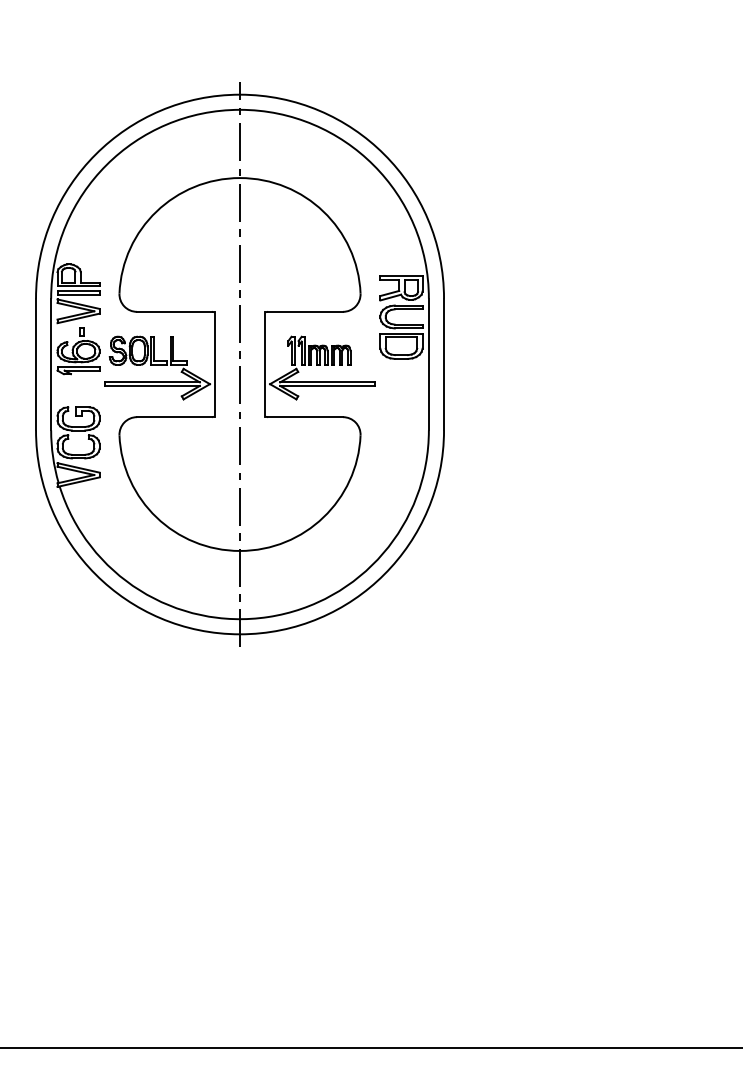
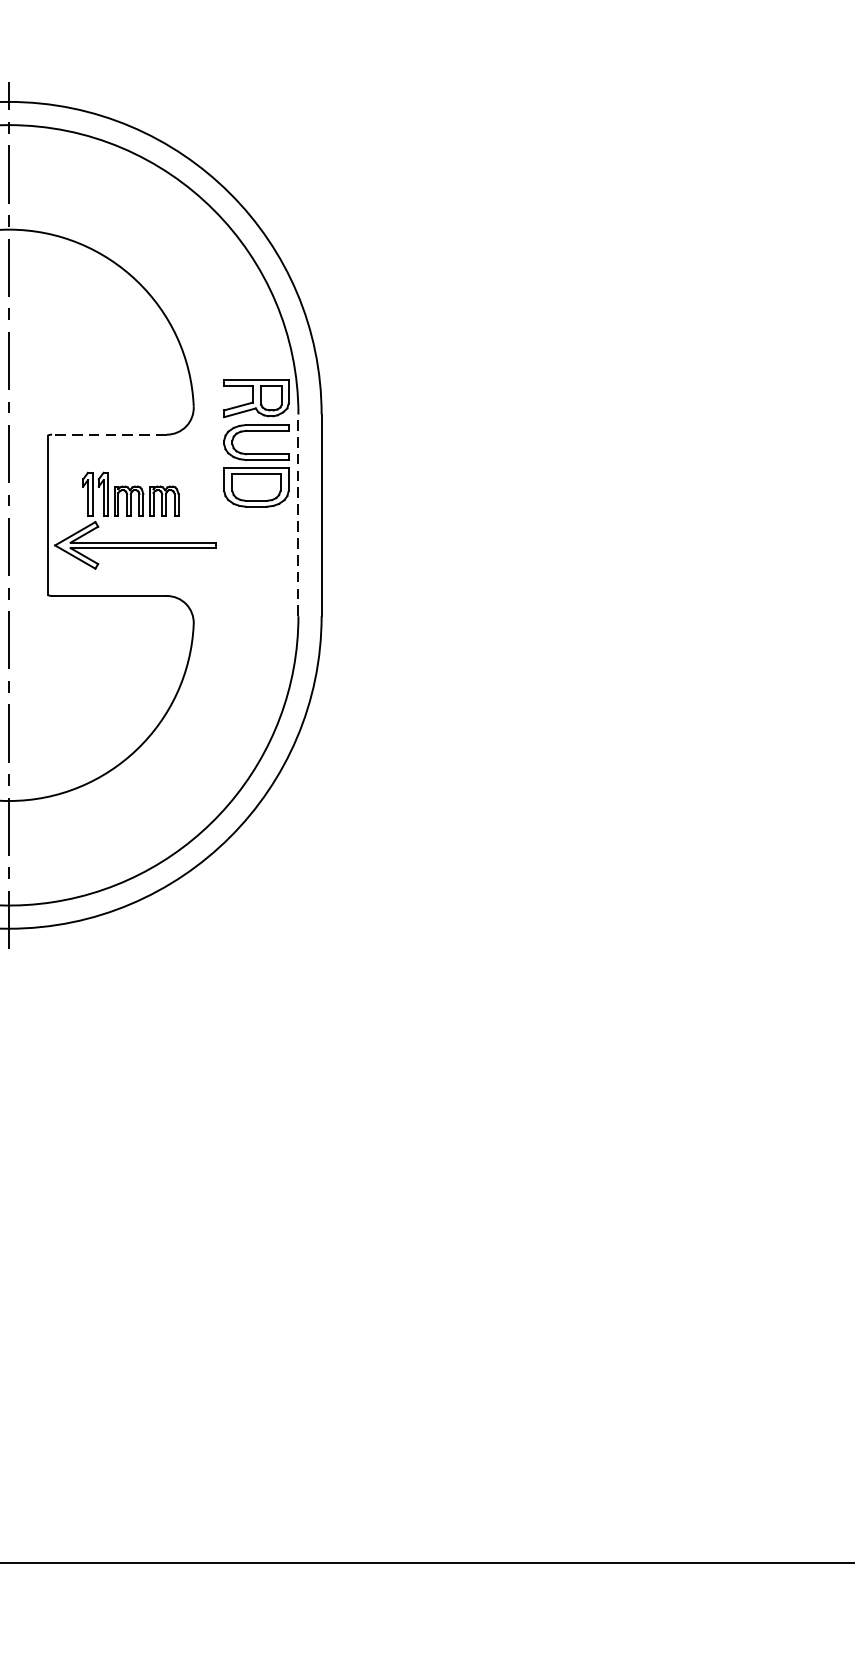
line: (305, 311) -> (109, 434), solid -> dashed
line: (428, 364) -> (297, 515), solid -> dashed

